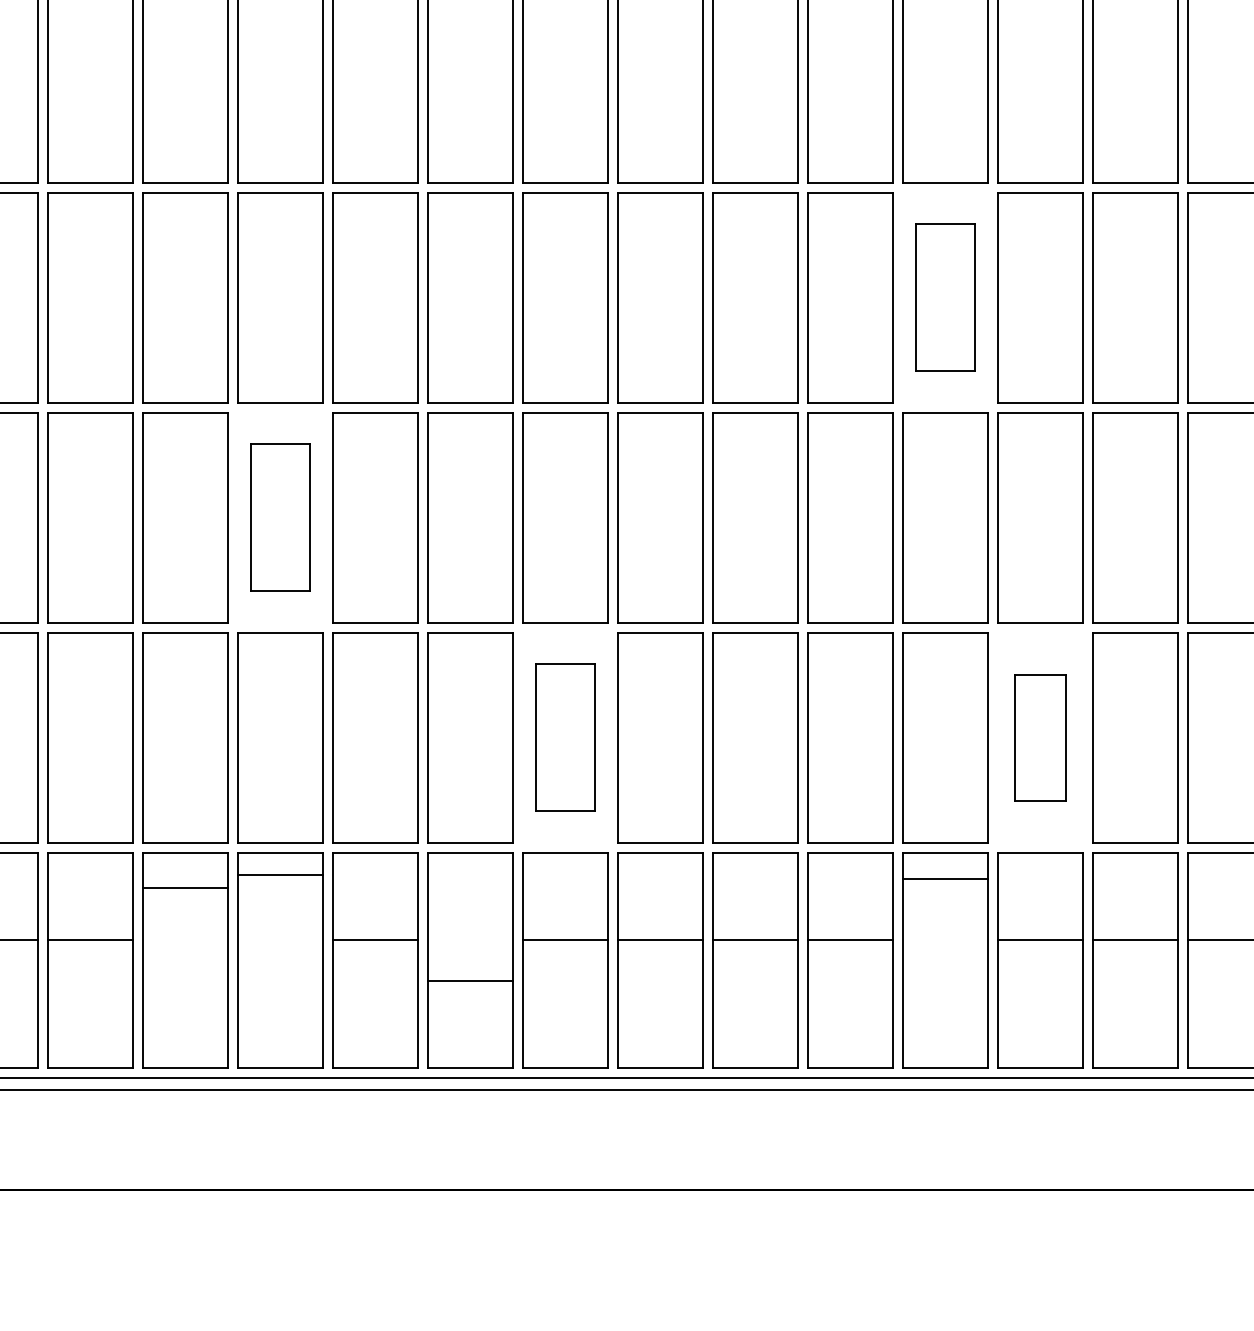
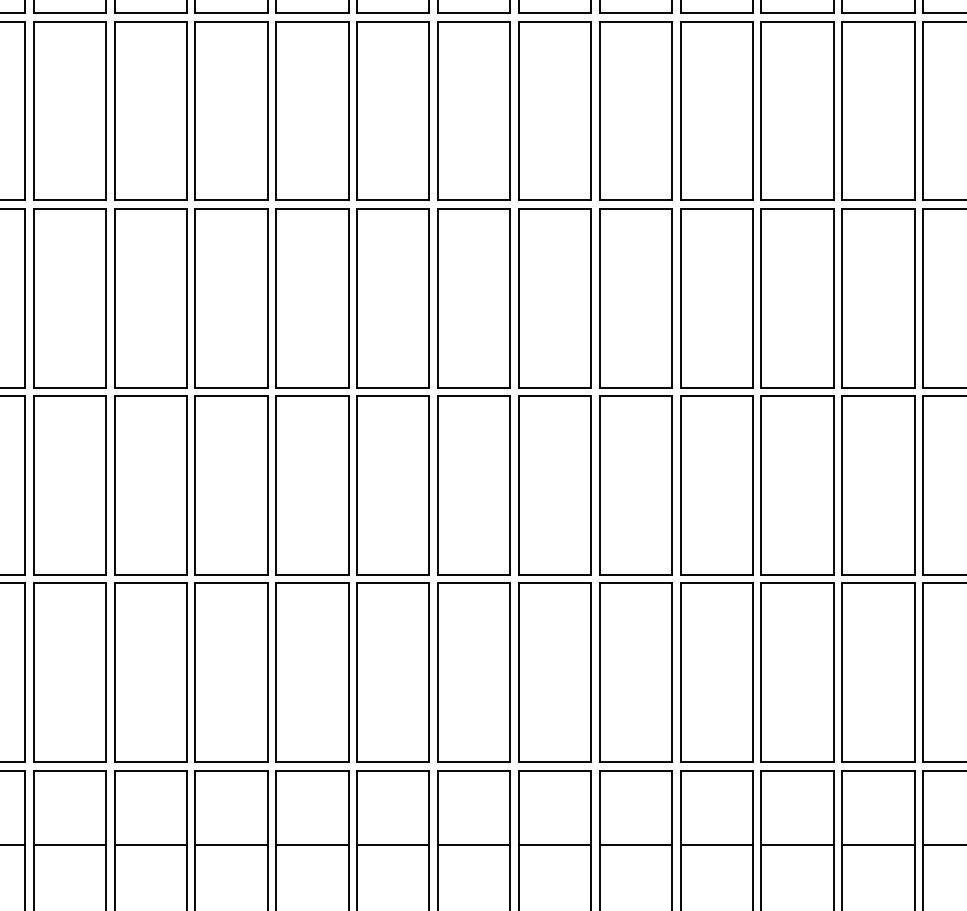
part: (945, 297) -> (716, 298), size x1.43
part: (280, 517) -> (150, 485), size x1.43
part: (565, 737) -> (393, 672), size x1.43
part: (1040, 737) -> (797, 672), size x1.67
line: (280, 875) -> (150, 845), moved
line: (944, 879) -> (715, 845), moved
line: (185, 888) -> (69, 845), moved
line: (470, 981) -> (312, 845), moved

